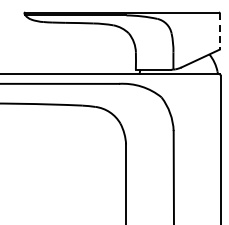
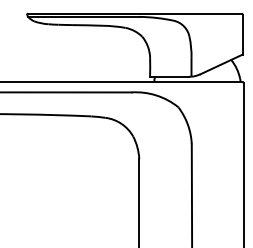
line: (219, 31) -> (242, 34), dashed -> solid

